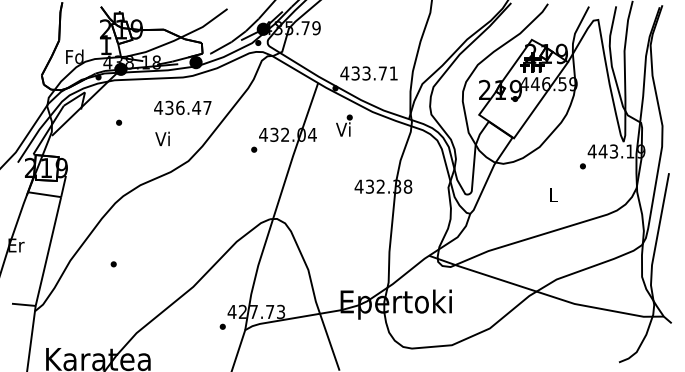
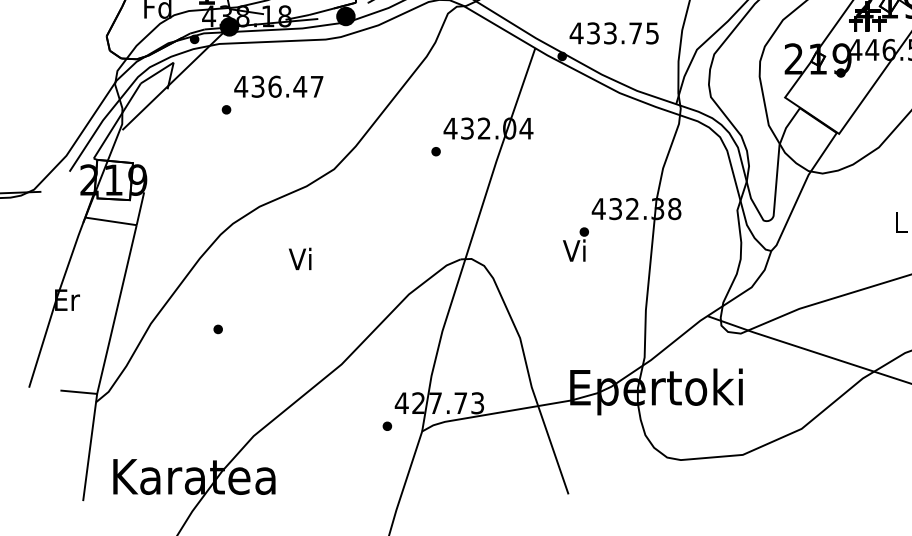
text: (393, 73) -> (652, 33), 433.71 -> 433.75
text: (182, 107) -> (278, 86), moved
text: (344, 125) -> (576, 244), moved
text: (162, 138) -> (300, 258), moved

